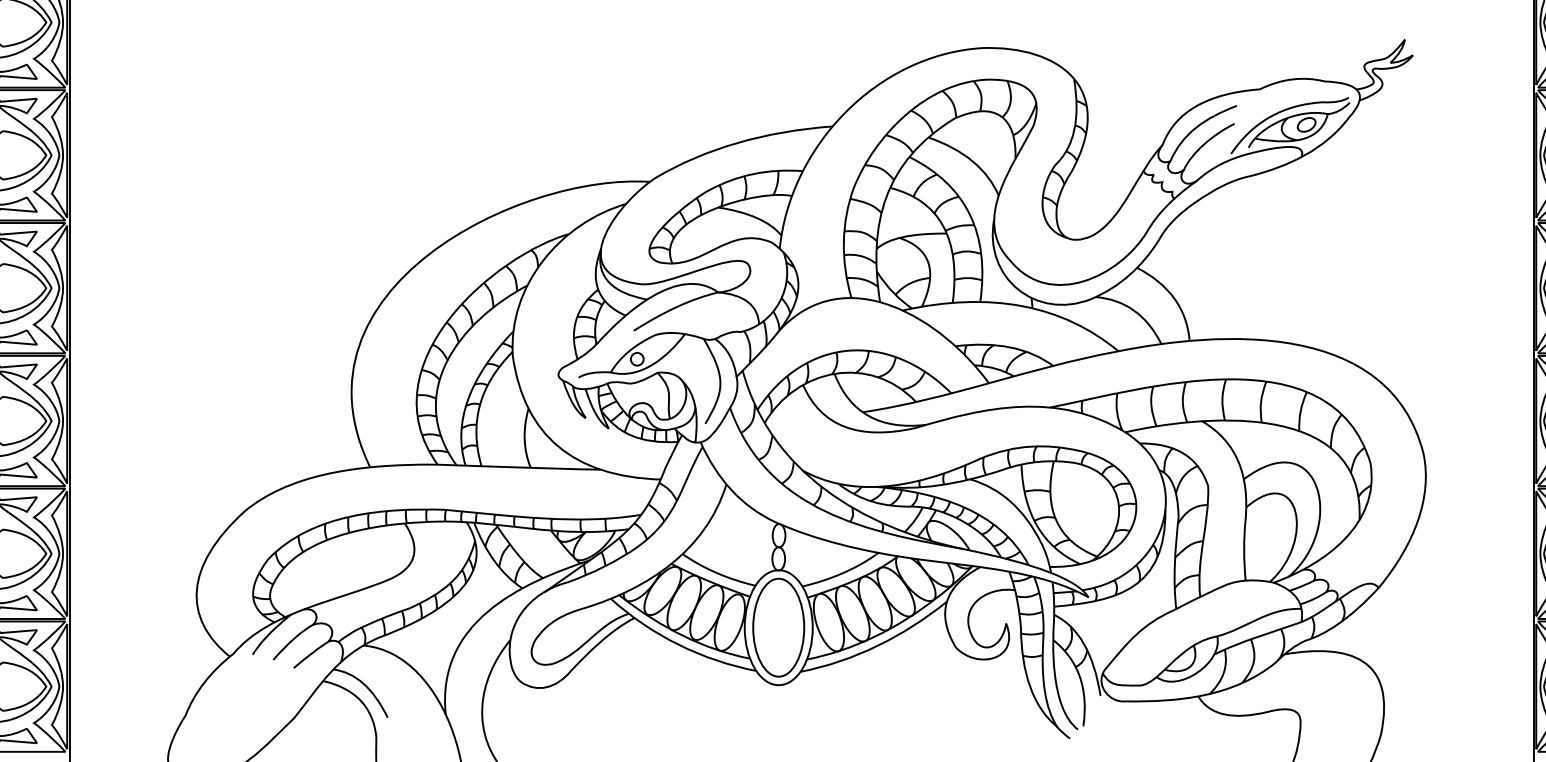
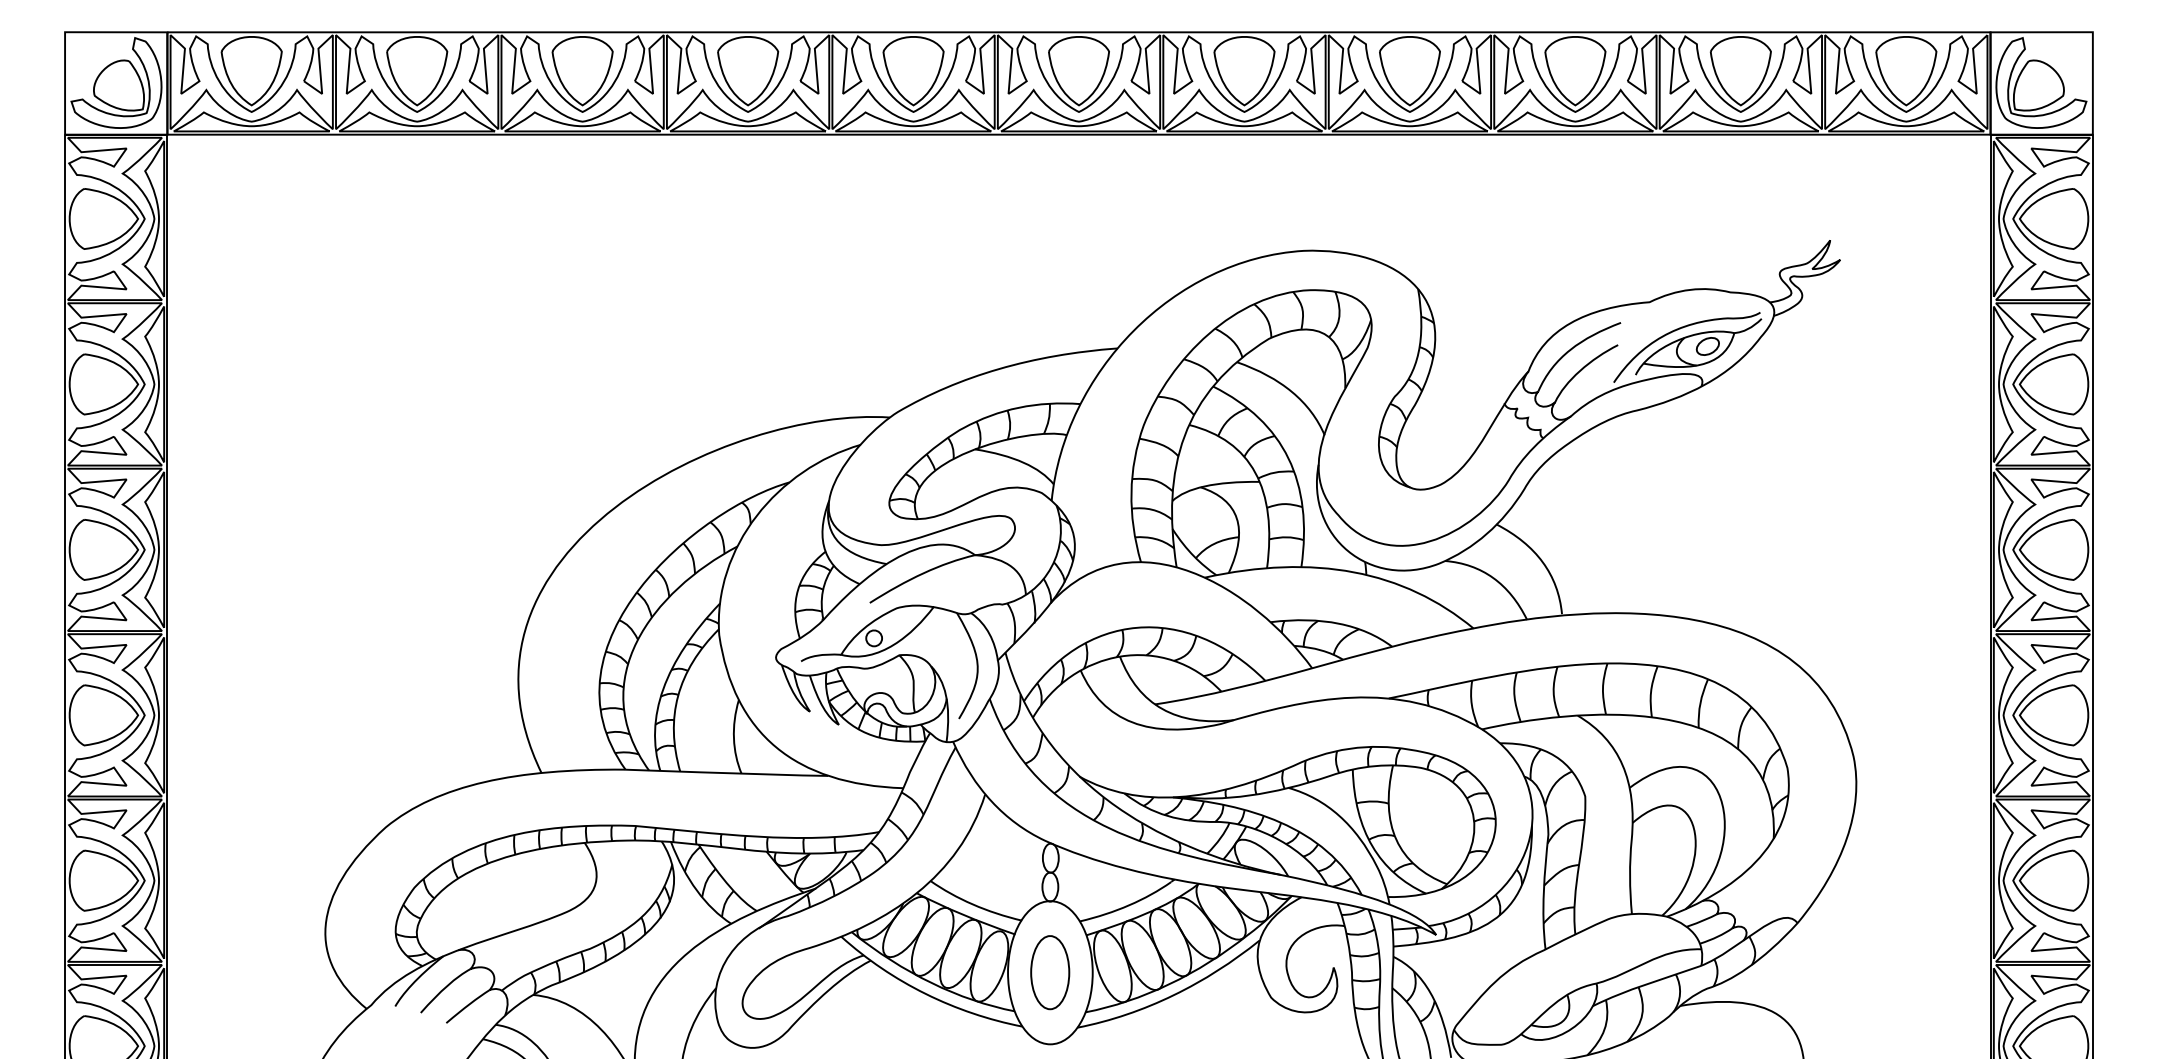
part: (778, 627) -> (1049, 972), size x0.6

